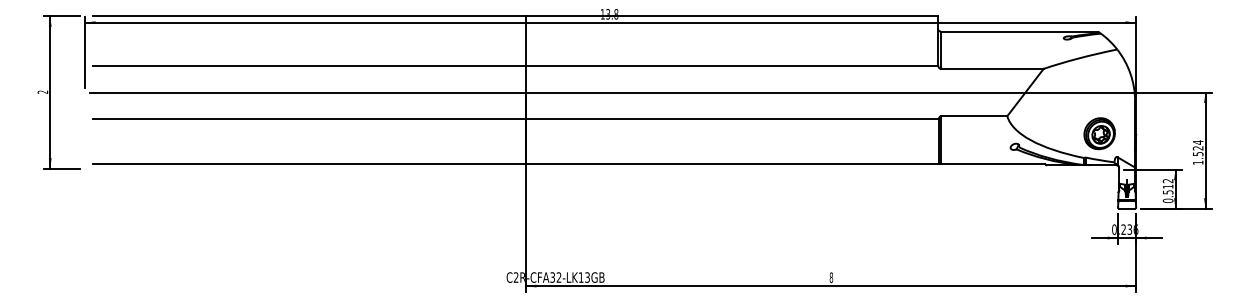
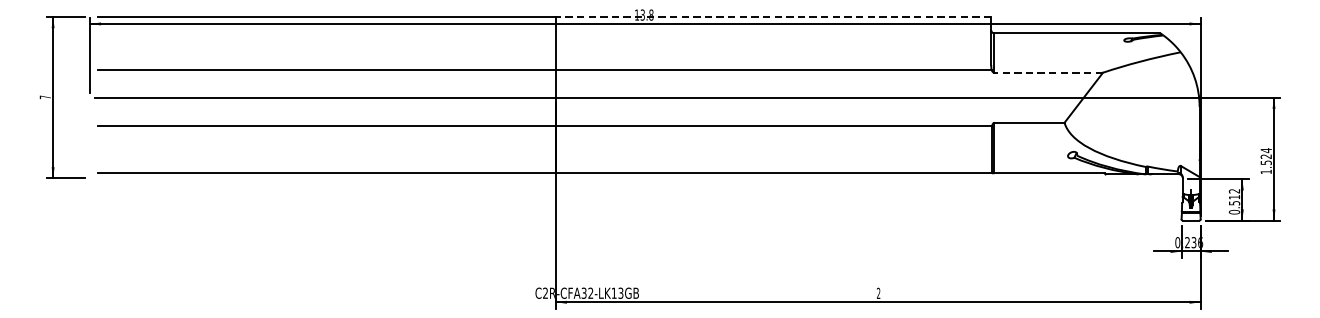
line: (731, 16) -> (773, 17), solid -> dashed
line: (991, 68) -> (1047, 72), solid -> dashed
text: (42, 91) -> (44, 96), 2 -> 7
part: (1099, 133) -> (1161, 141), removed
text: (831, 277) -> (878, 293), 8 -> 2

